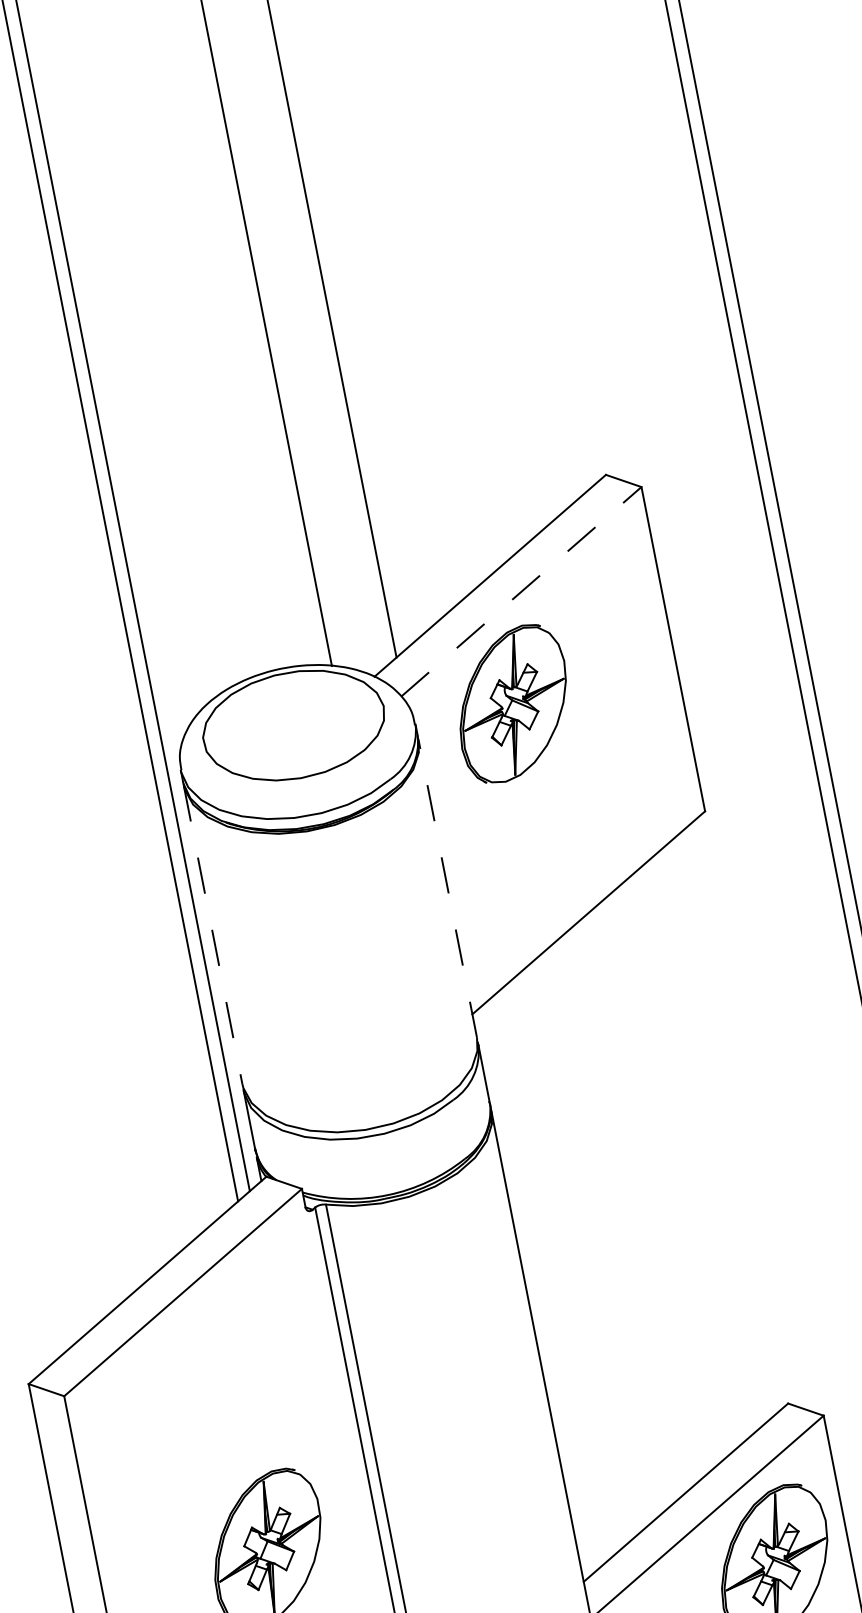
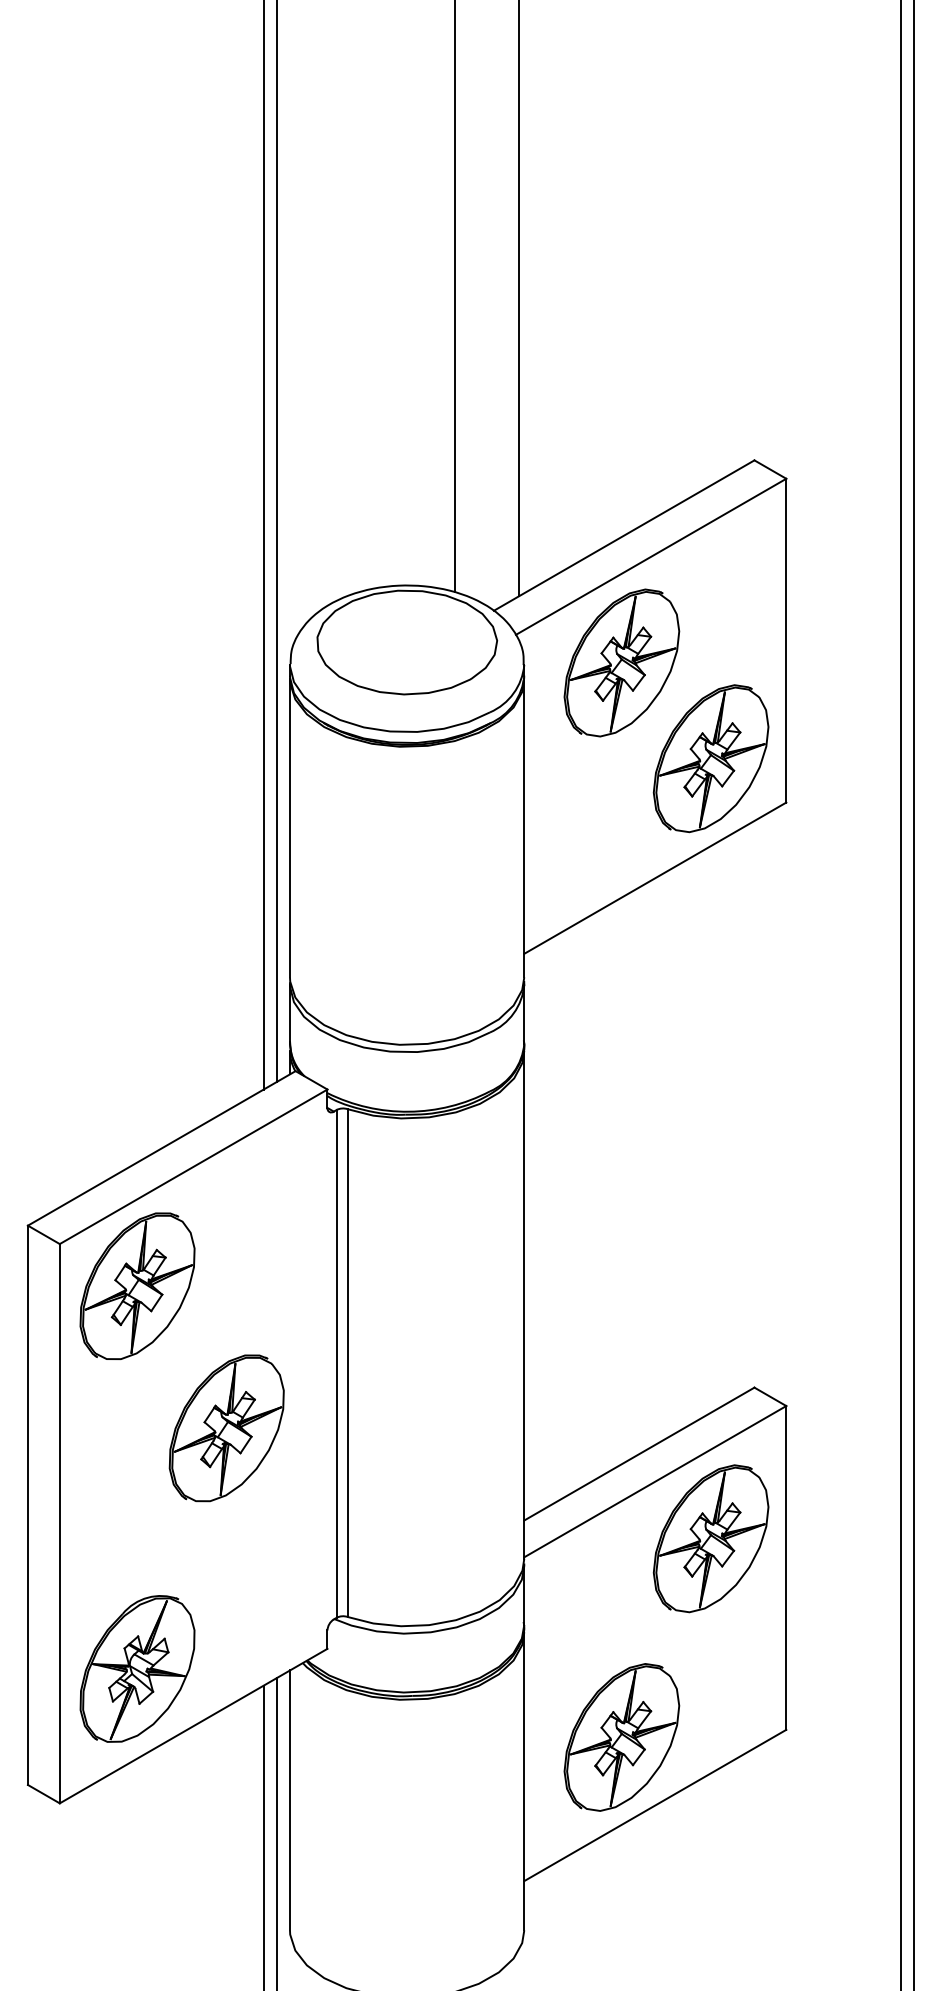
line: (521, 591) -> (651, 556), dashed -> solid
part: (620, 782) -> (710, 758), added
line: (447, 887) -> (524, 827), dashed -> solid
line: (212, 934) -> (289, 828), dashed -> solid
part: (150, 1422) -> (137, 1285), added

